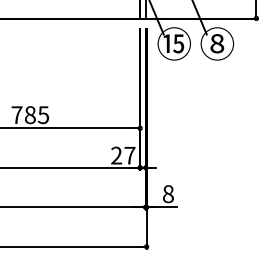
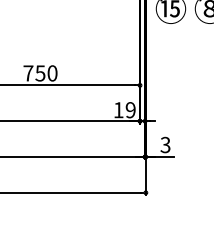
text: (36, 115) -> (46, 73), 785 -> 750
text: (123, 155) -> (124, 110), 27 -> 19
text: (167, 193) -> (164, 144), 8 -> 3

